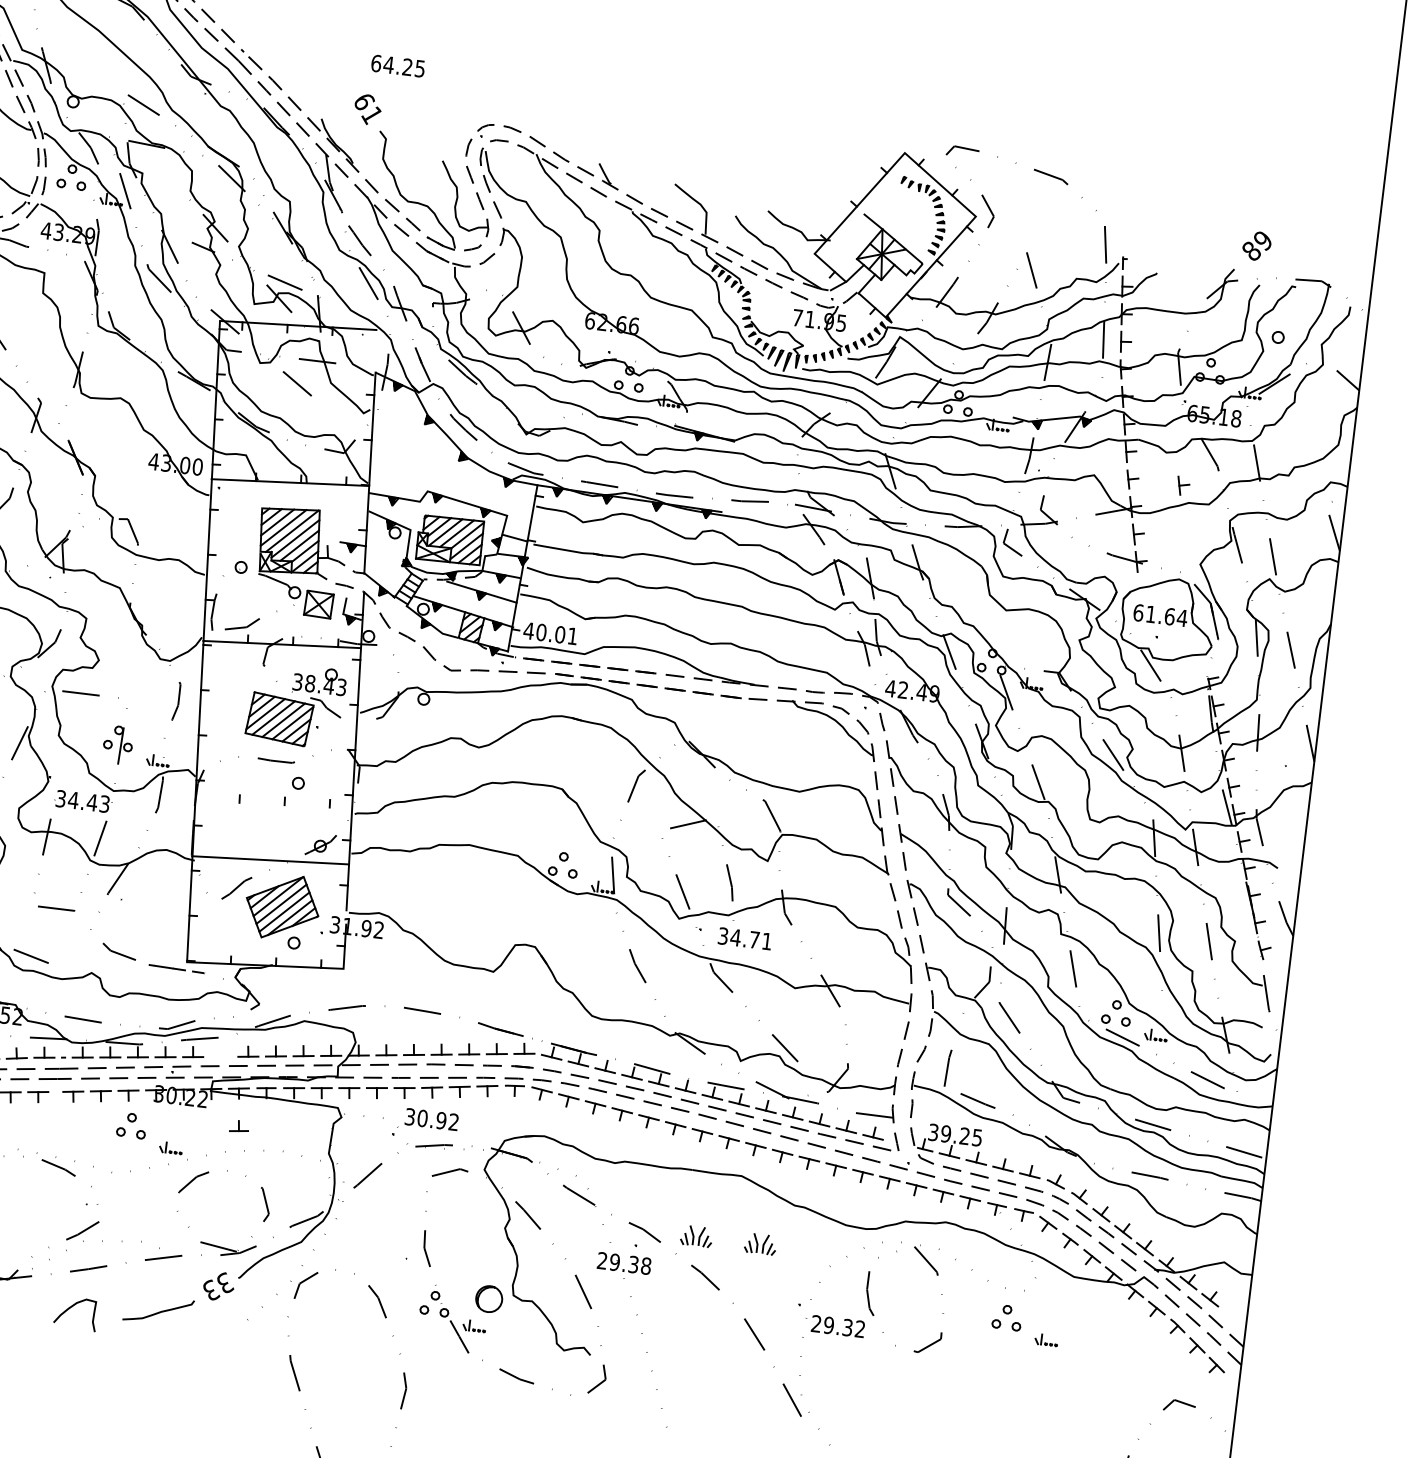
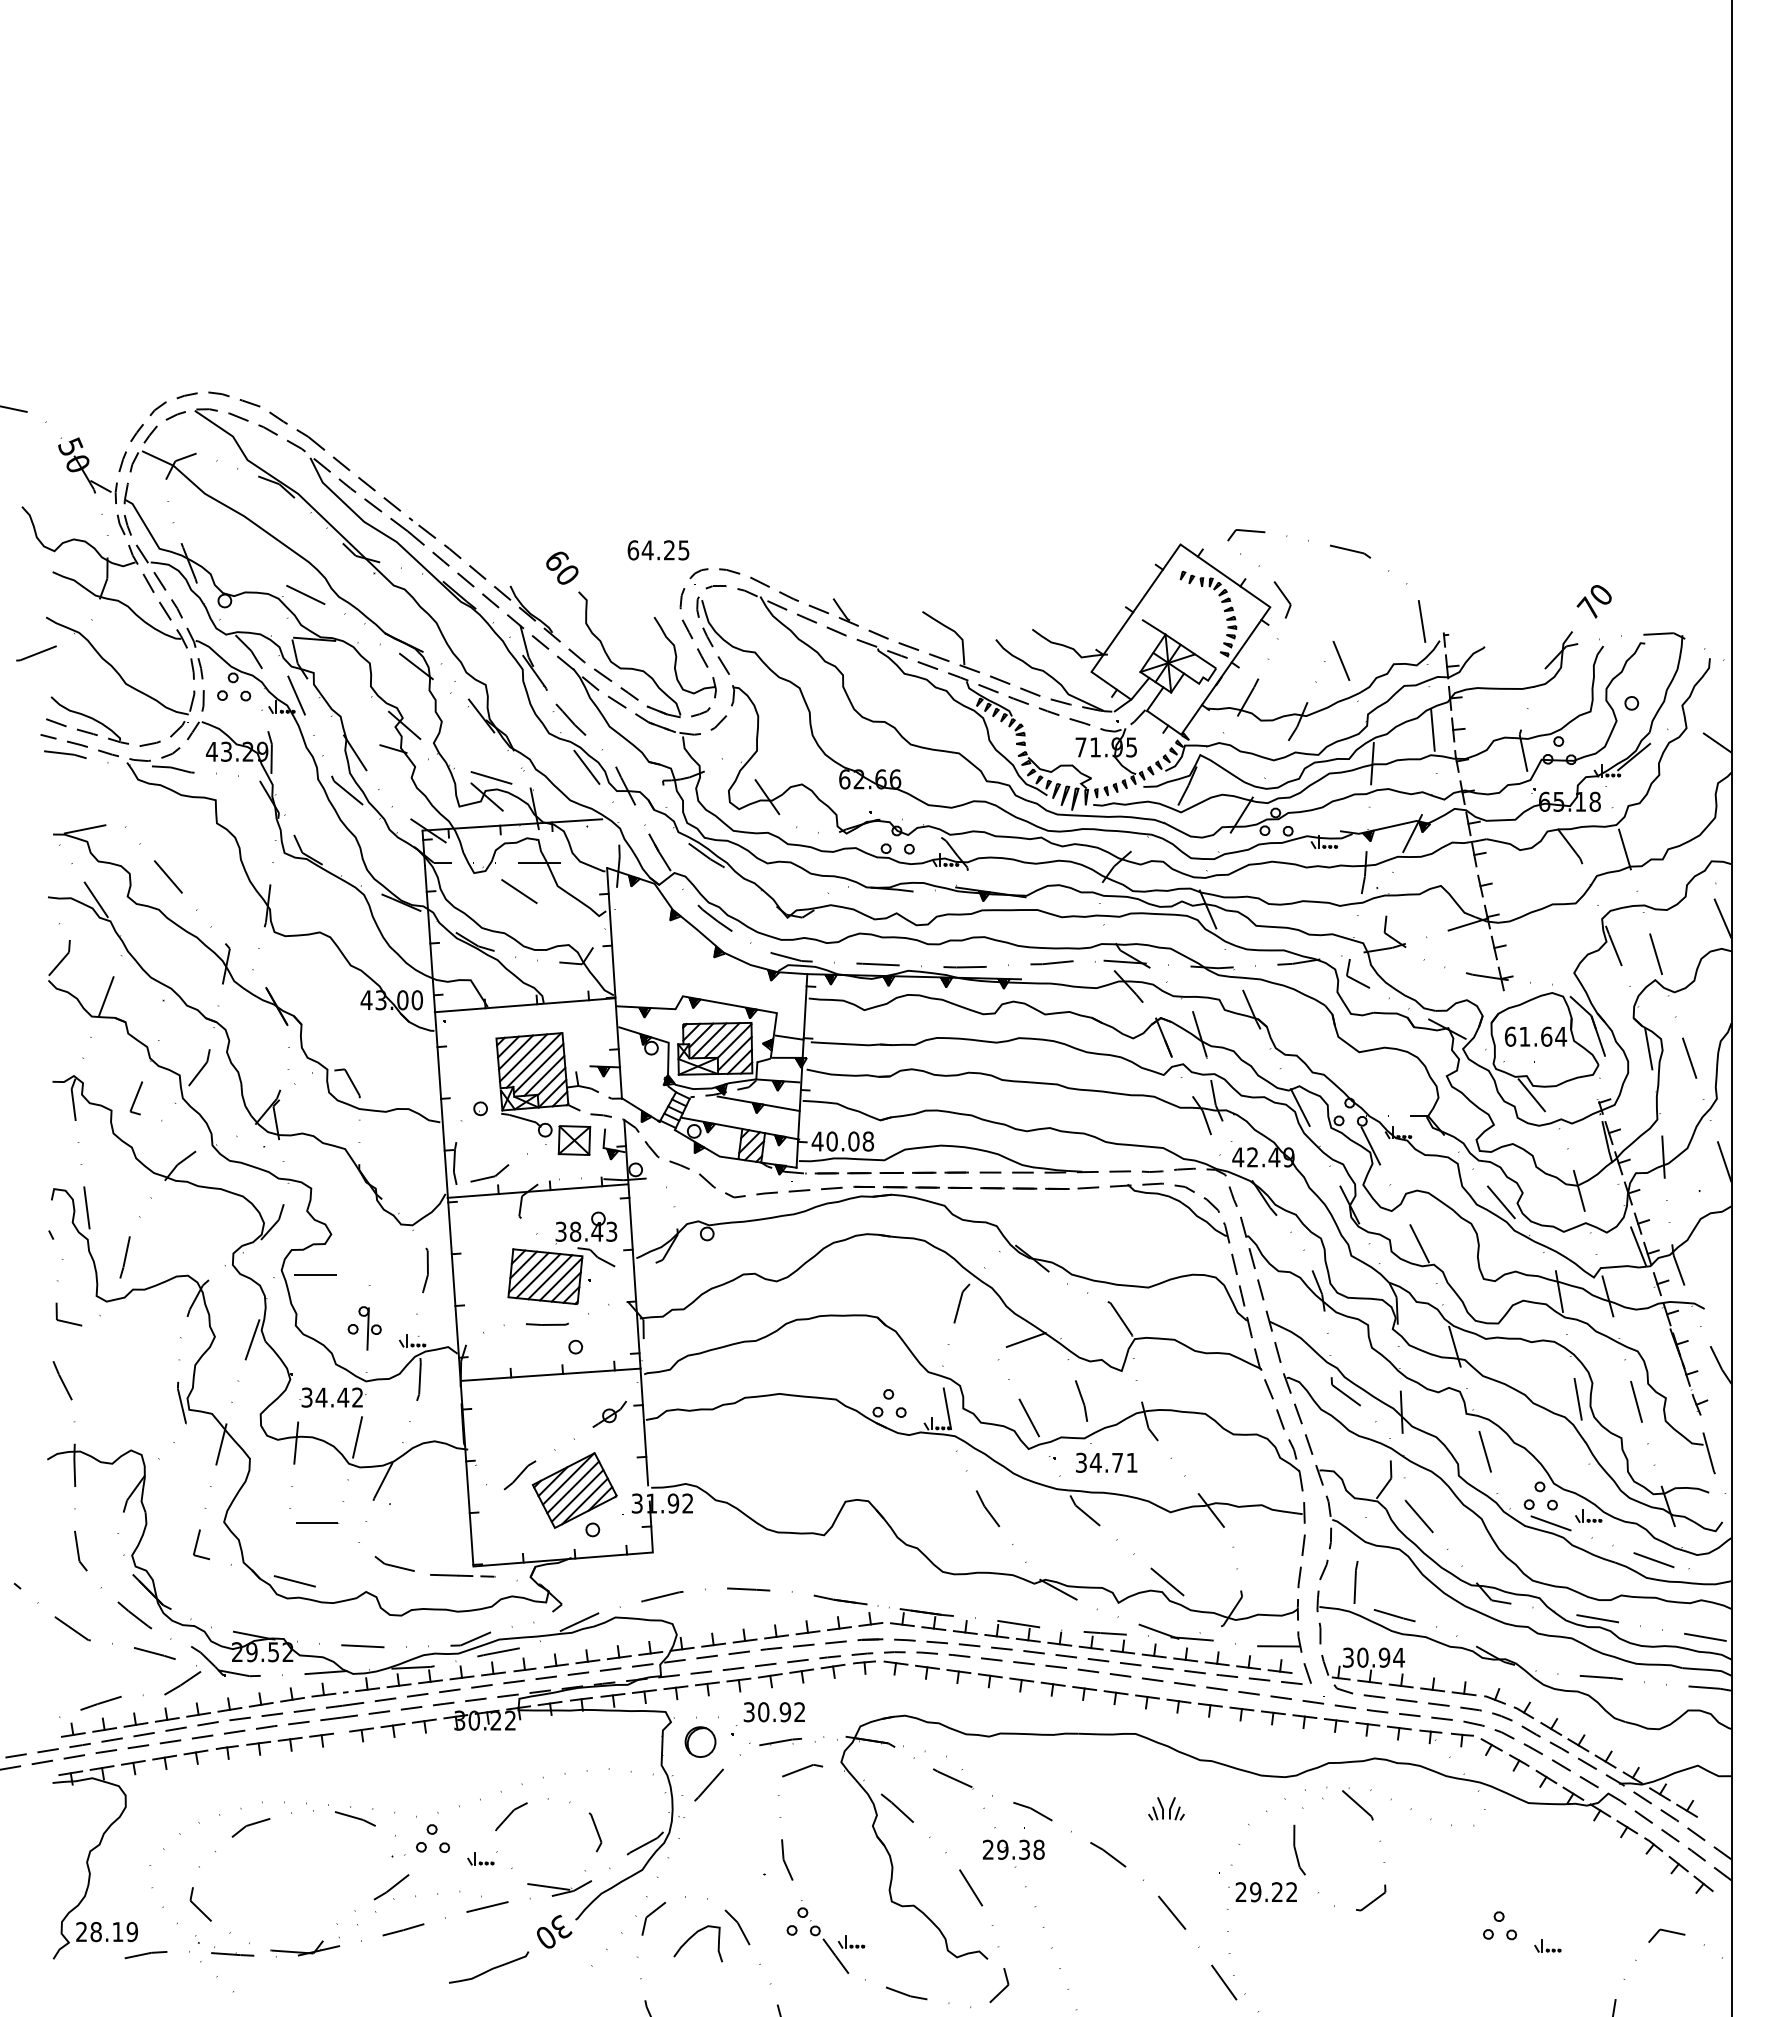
text: (398, 66) -> (658, 550), moved
text: (371, 115) -> (566, 575), 61 -> 60
text: (1255, 246) -> (1593, 602), 89 -> 70
part: (1182, 485) -> (1543, 885), removed
text: (572, 636) -> (868, 1141), 40.01 -> 40.08
text: (104, 804) -> (357, 1397), 34.43 -> 34.42
line: (270, 860) -> (550, 1374), moved
part: (239, 1126) -> (524, 1664), moved
part: (150, 1133) -> (455, 1844), moved
text: (962, 1135) -> (1381, 1657), 39.25 -> 30.94
part: (696, 1236) -> (1092, 1808), removed
text: (211, 1289) -> (546, 1936), 33 -> 30
part: (489, 1298) -> (700, 1741), moved
curve: (71, 1307) -> (692, 1937), moved
part: (1026, 1325) -> (1522, 1931), moved
text: (847, 1327) -> (1277, 1892), 29.32 -> 29.22

